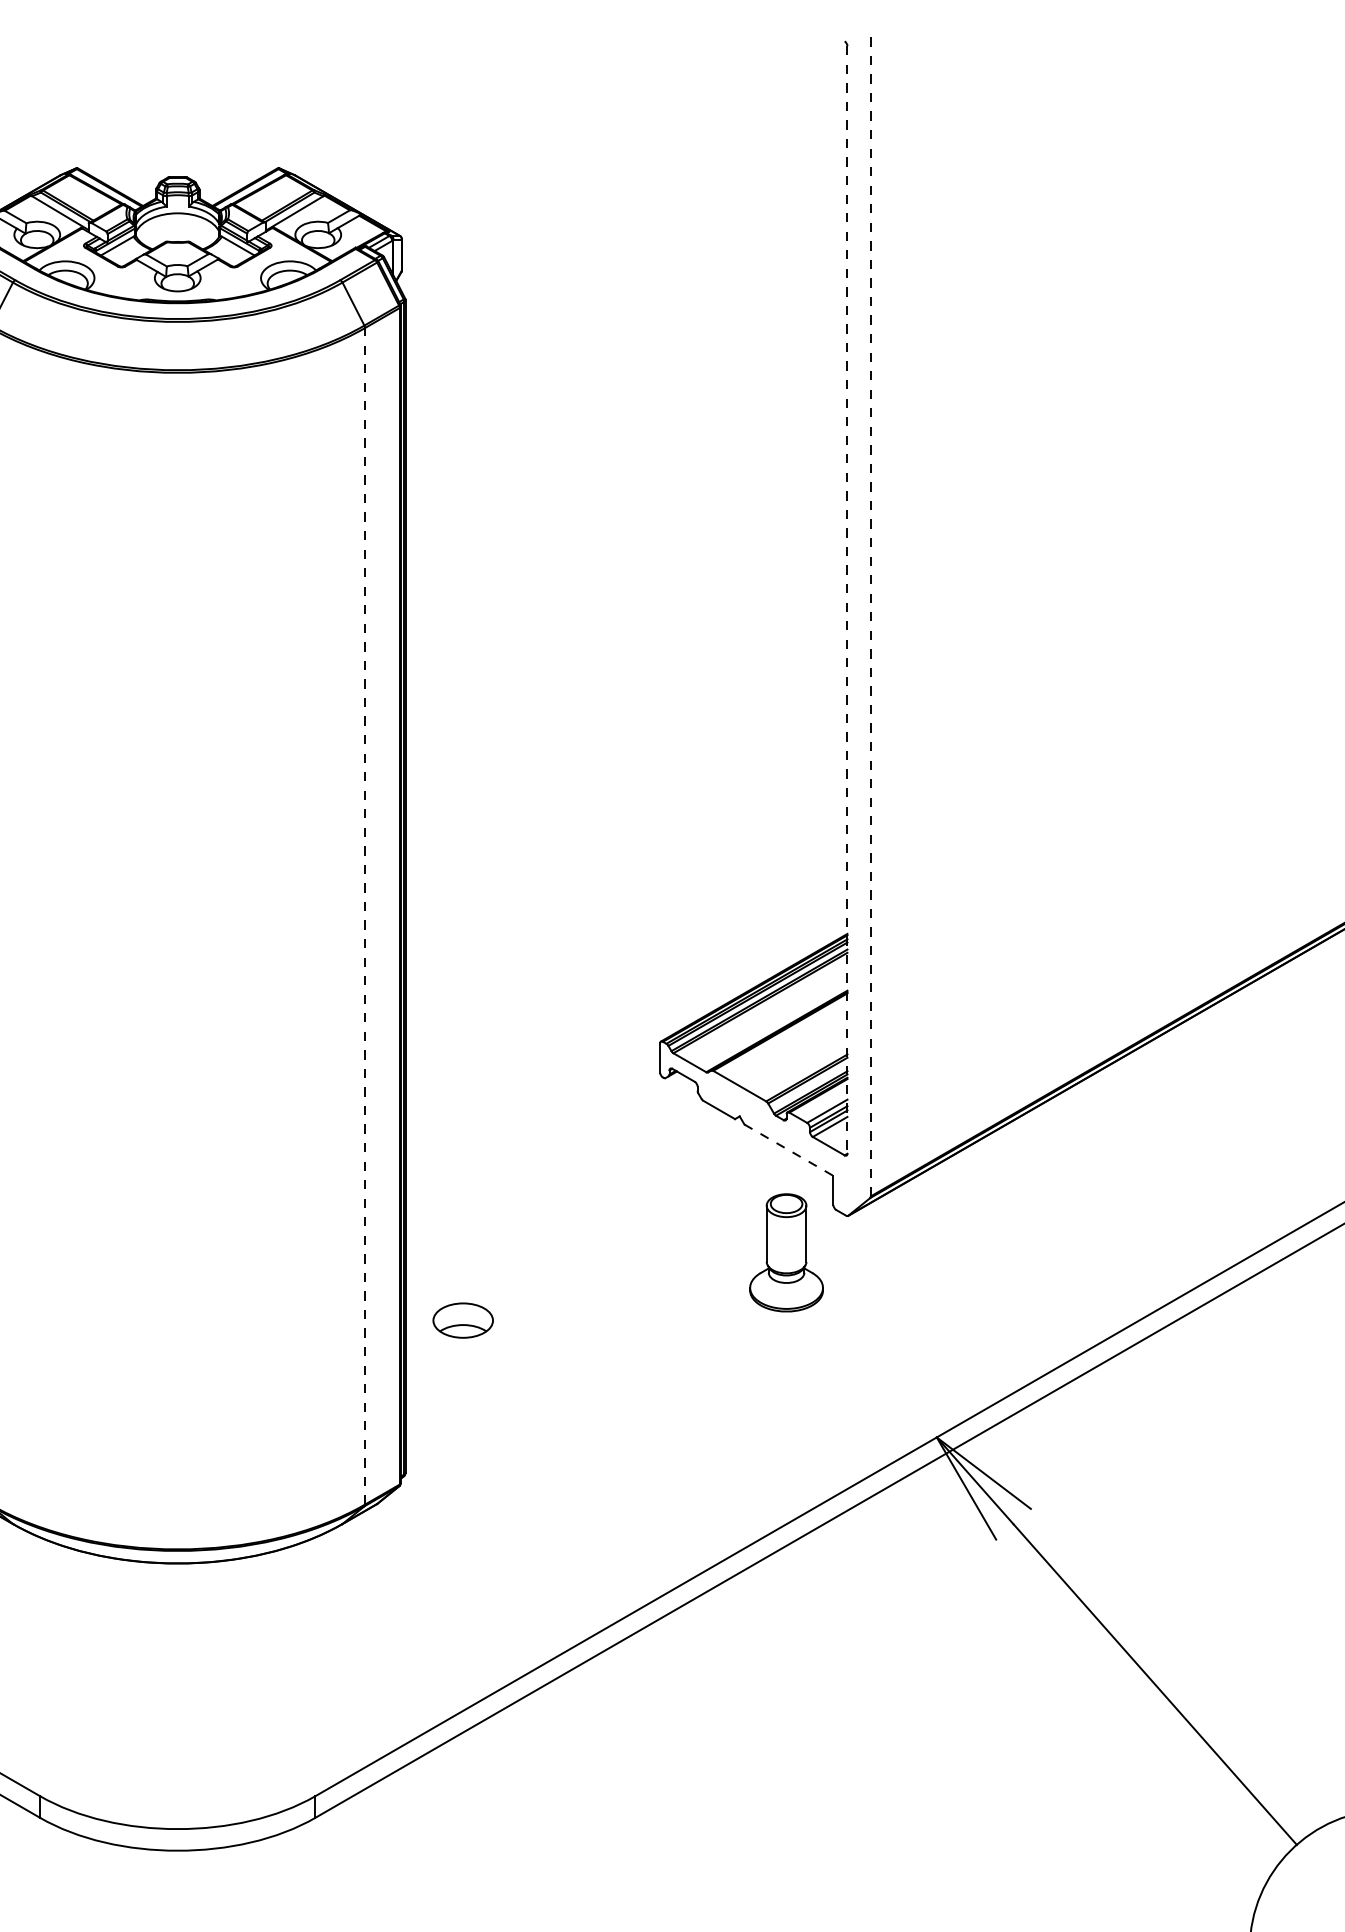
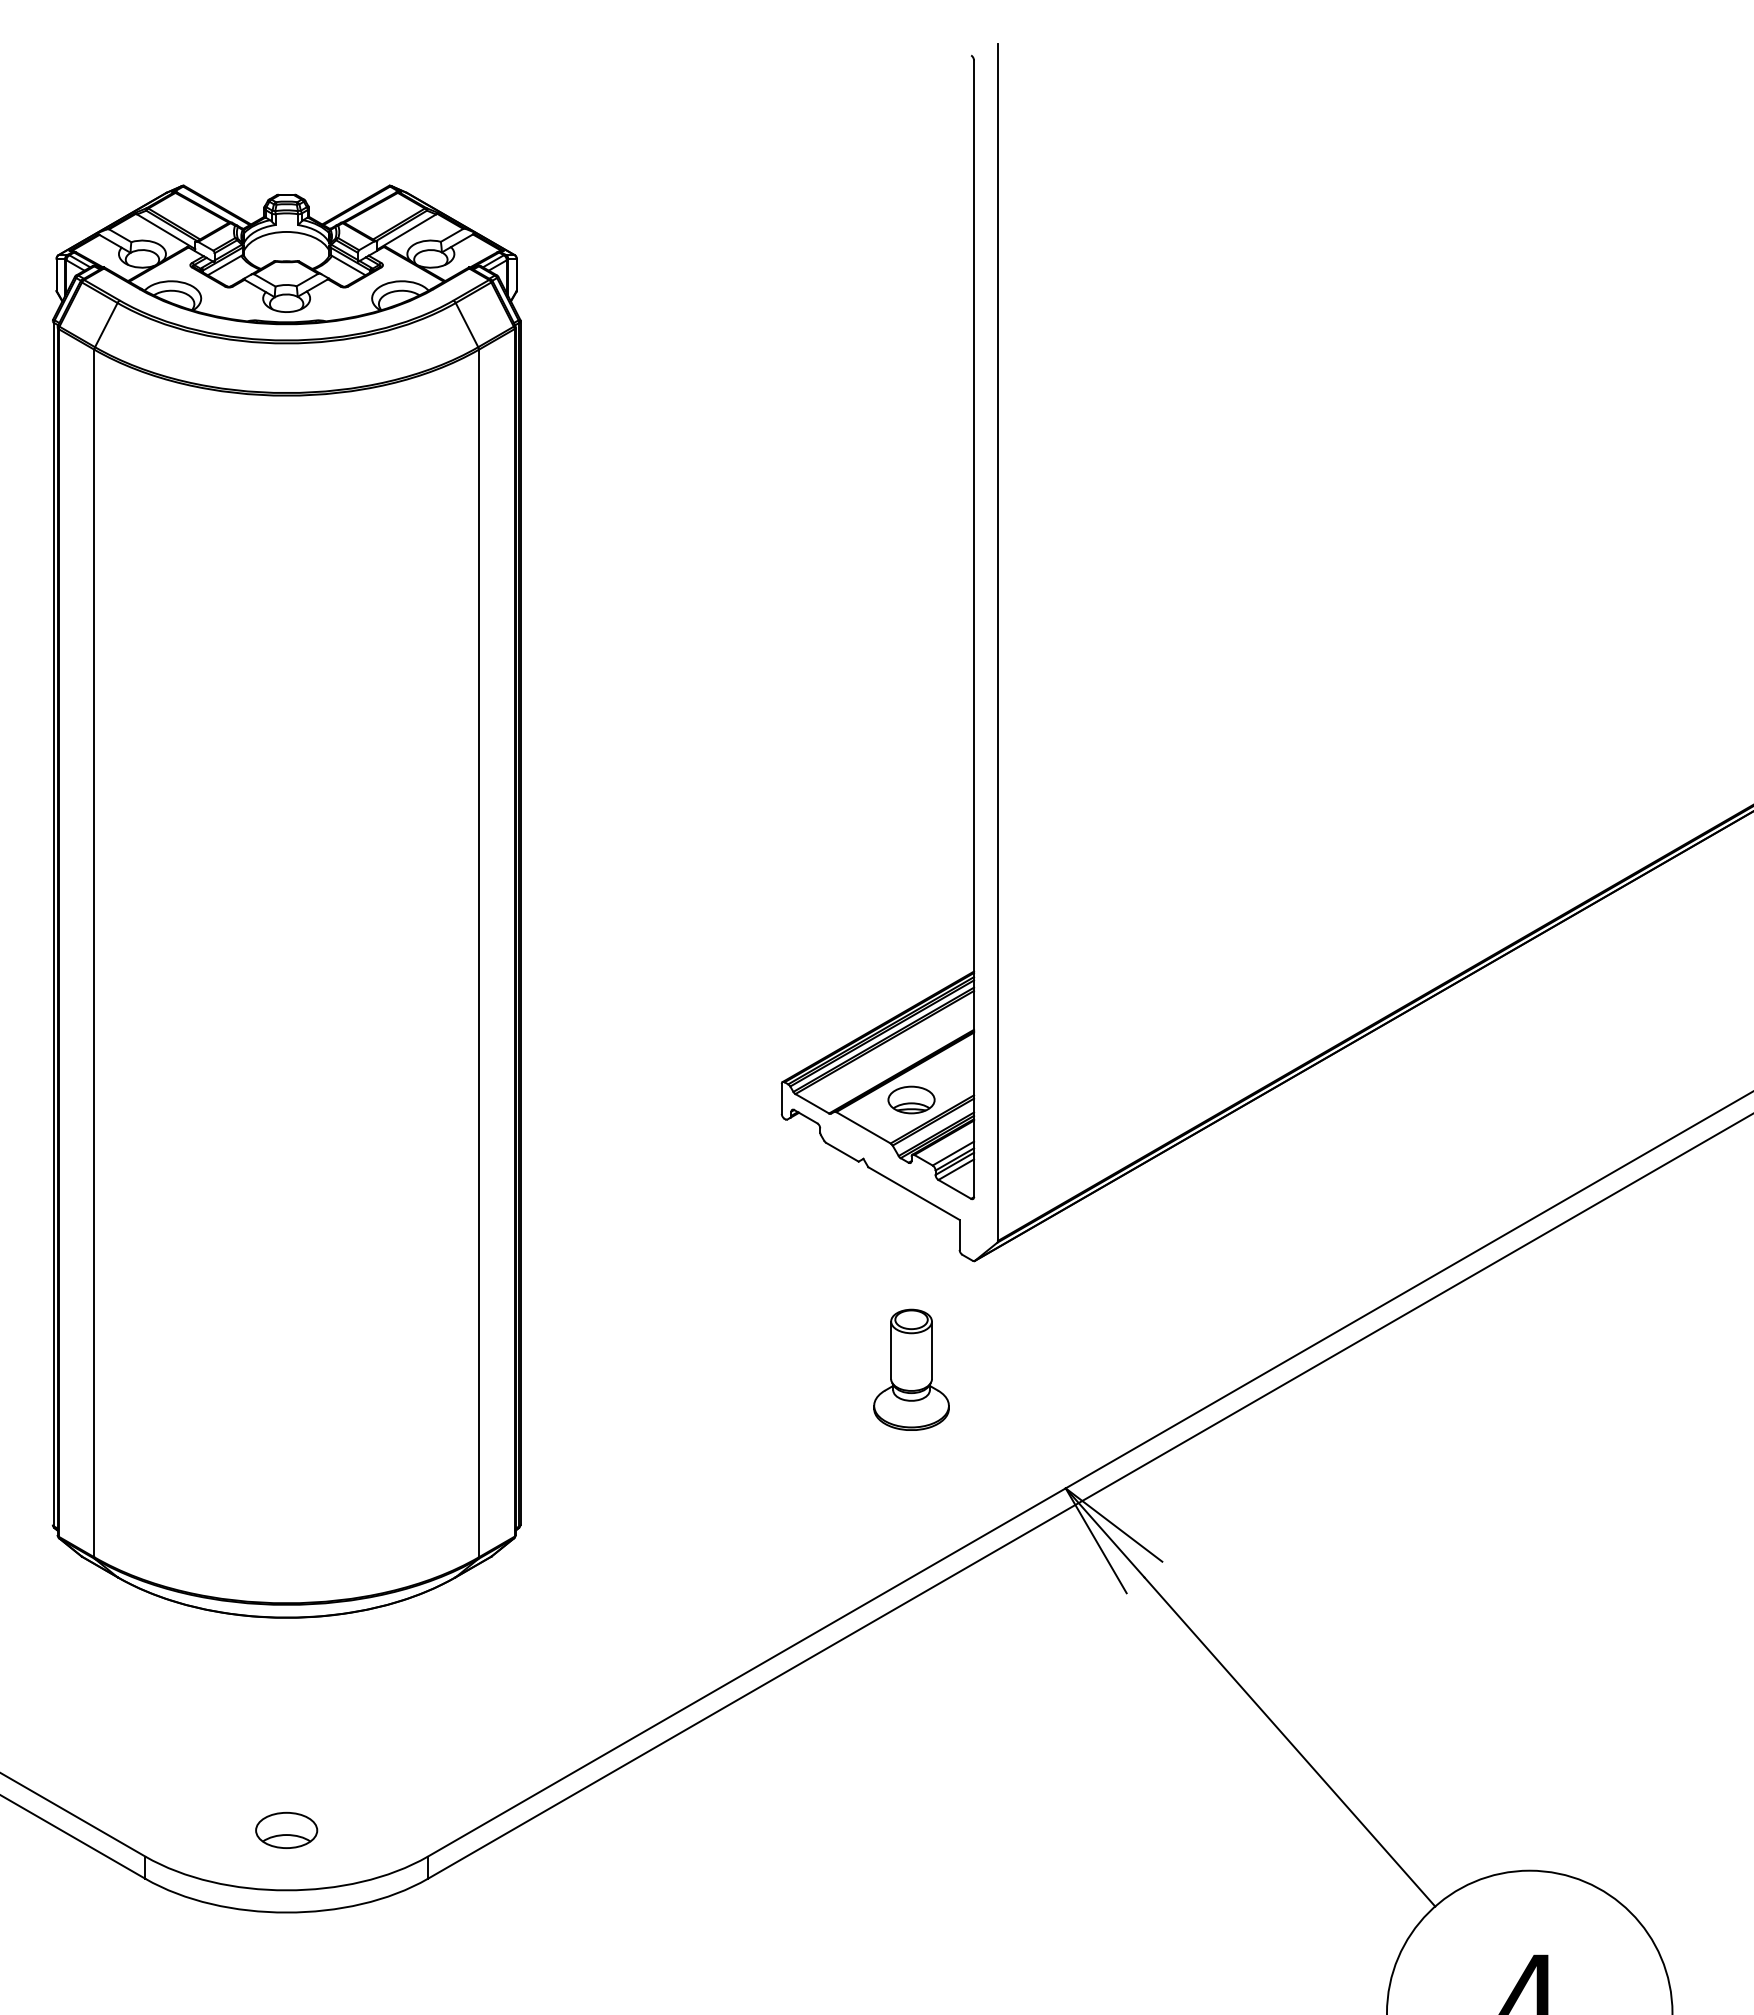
line: (847, 600) -> (974, 629), dashed -> solid
line: (871, 613) -> (998, 642), dashed -> solid
line: (364, 916) -> (478, 953), dashed -> solid
part: (786, 1058) -> (911, 1099), added
line: (788, 1150) -> (913, 1193), dashed -> solid
part: (786, 1252) -> (911, 1369), moved
part: (463, 1319) -> (286, 1829), moved

